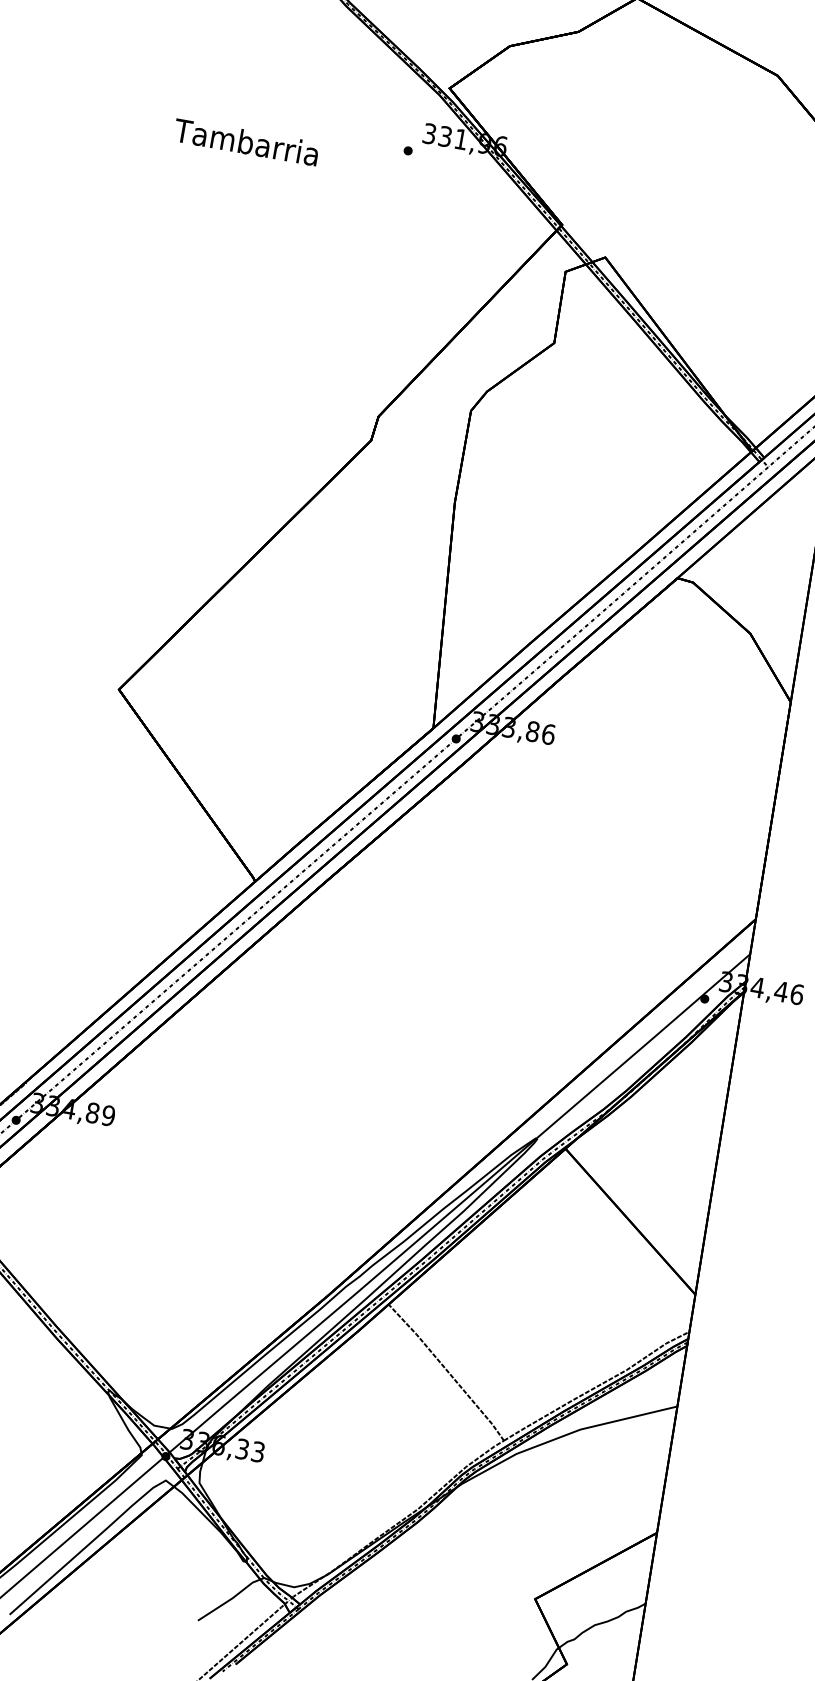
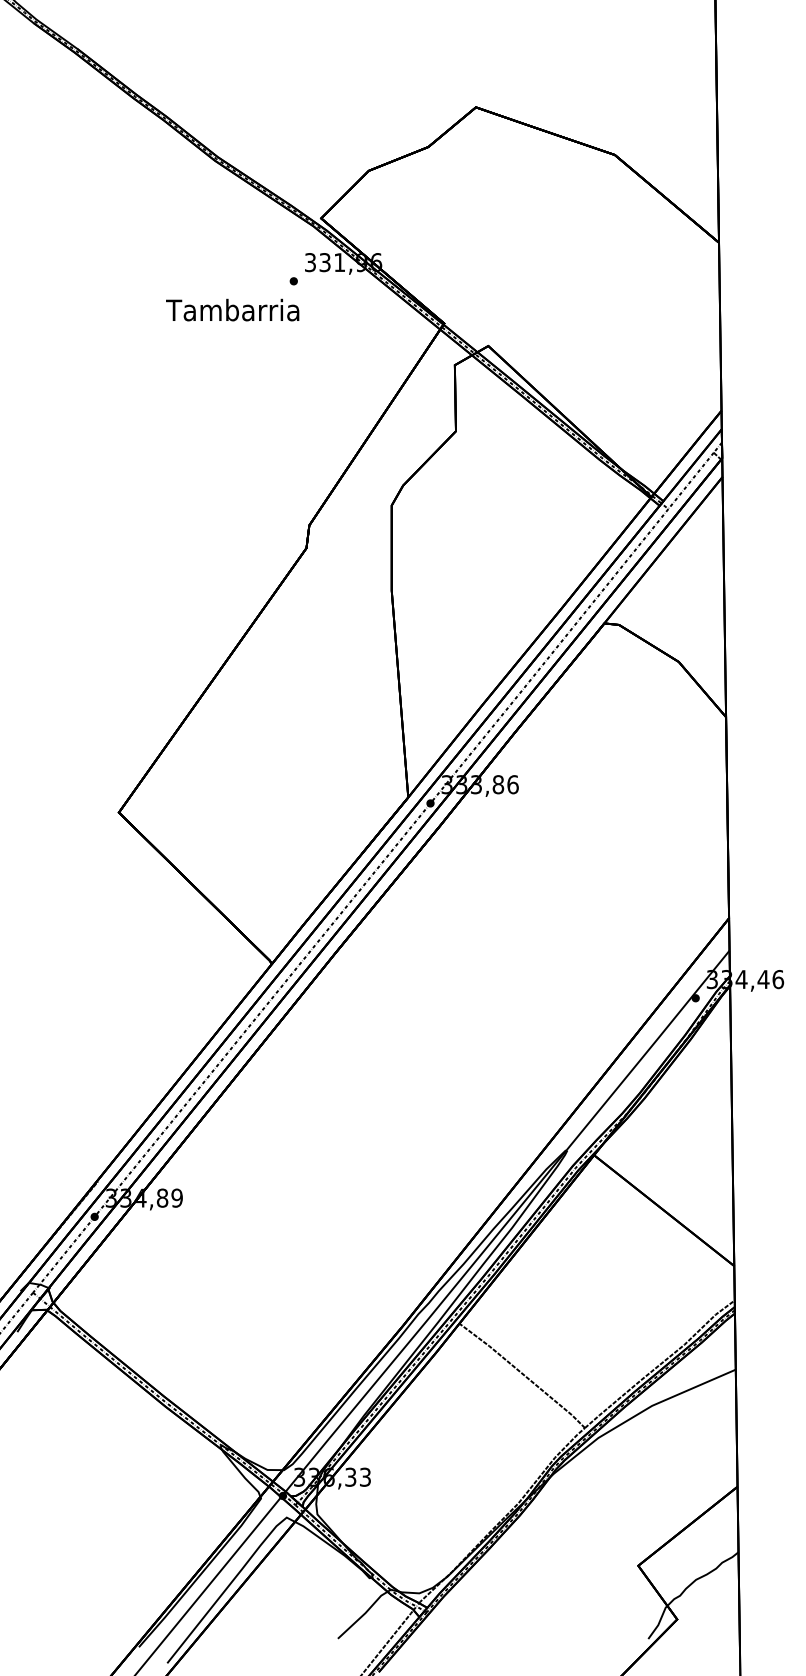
text: (246, 141) -> (232, 309), moved

